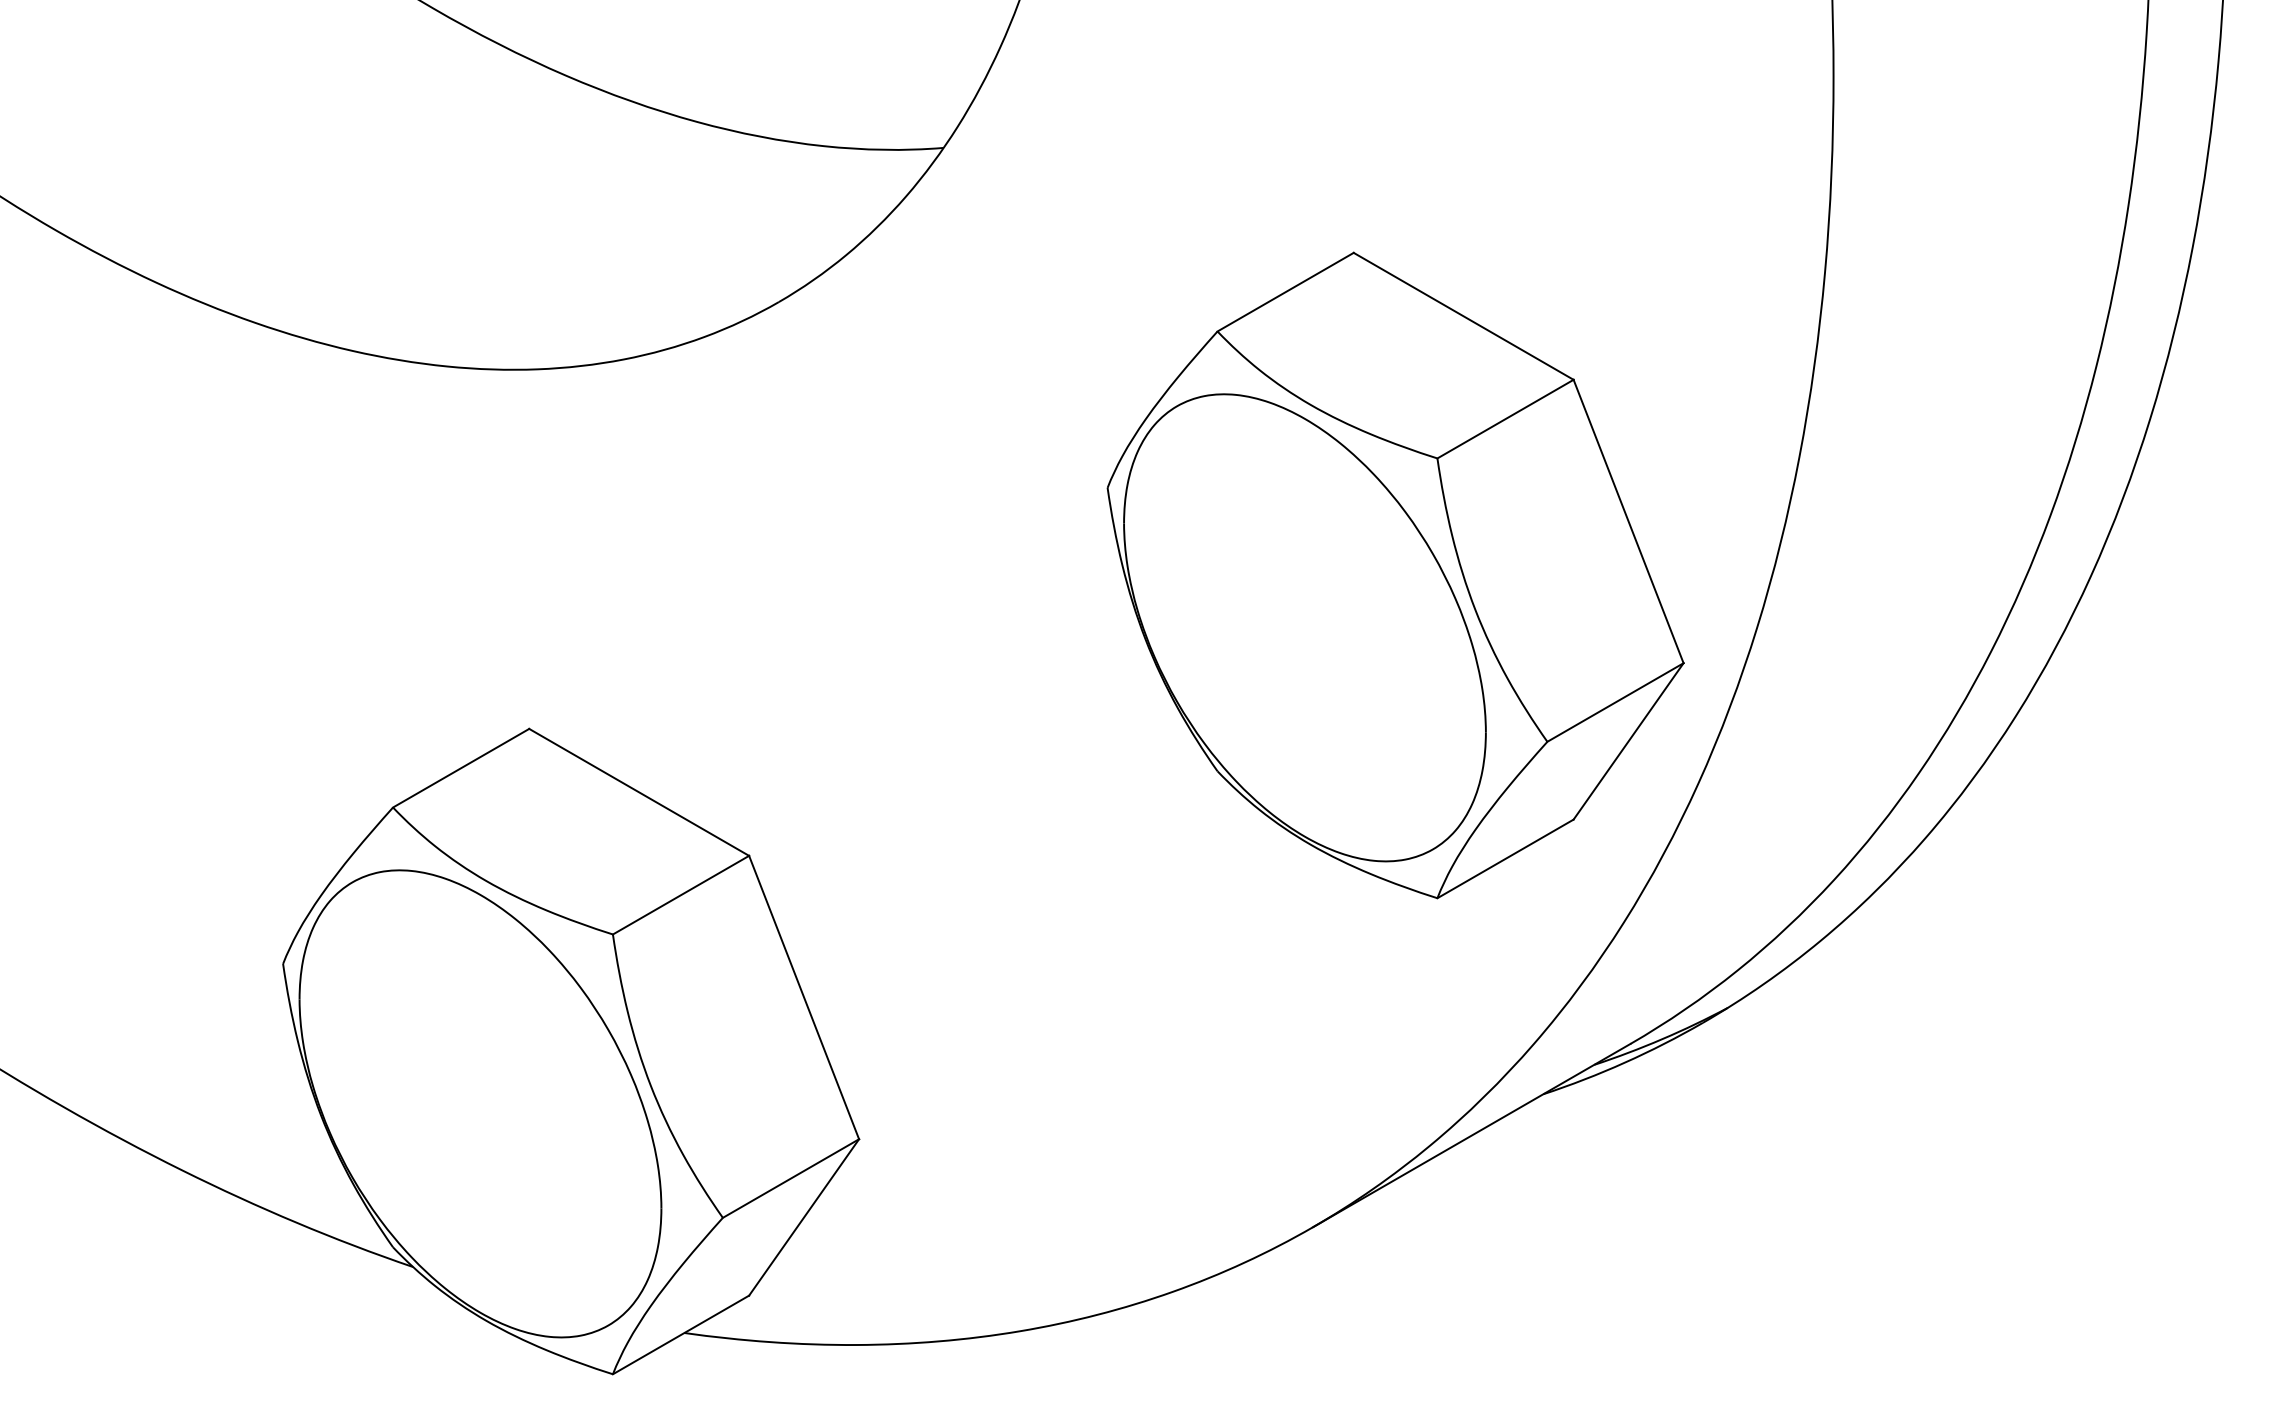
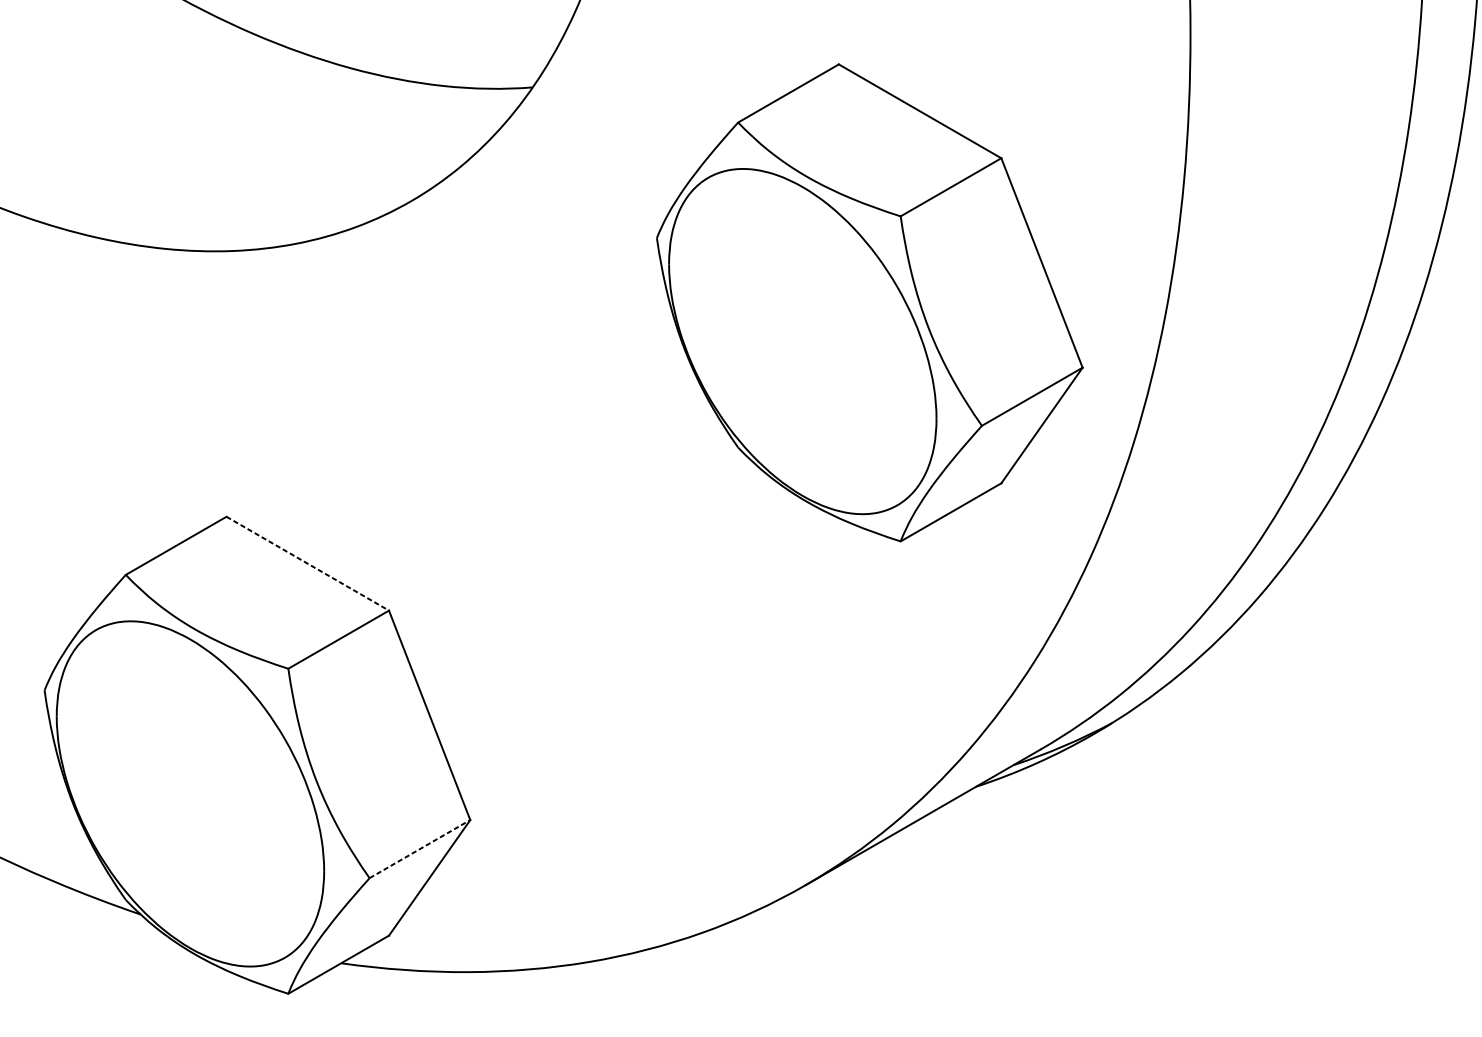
part: (1395, 575) -> (869, 302), moved
line: (639, 792) -> (307, 563), solid -> dashed
line: (790, 1178) -> (419, 849), solid -> dashed

